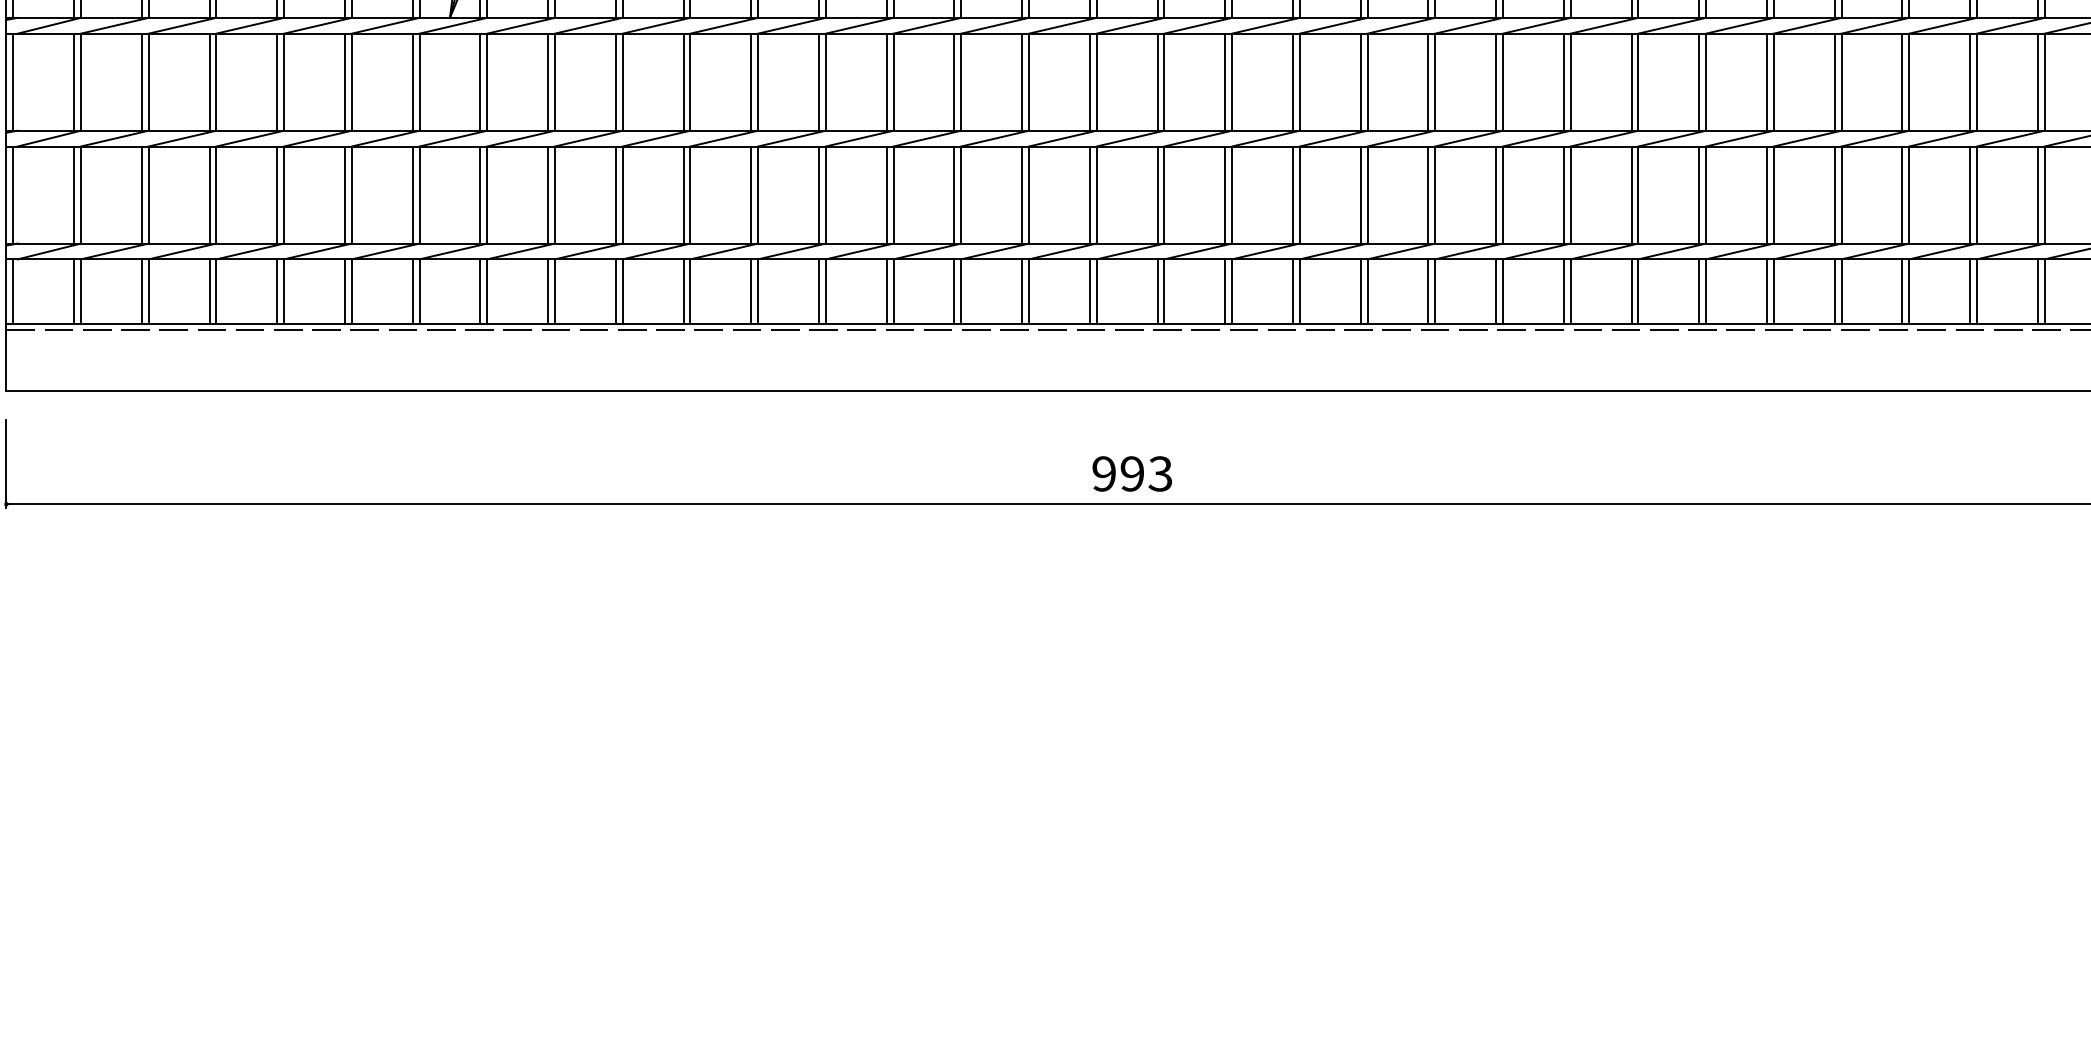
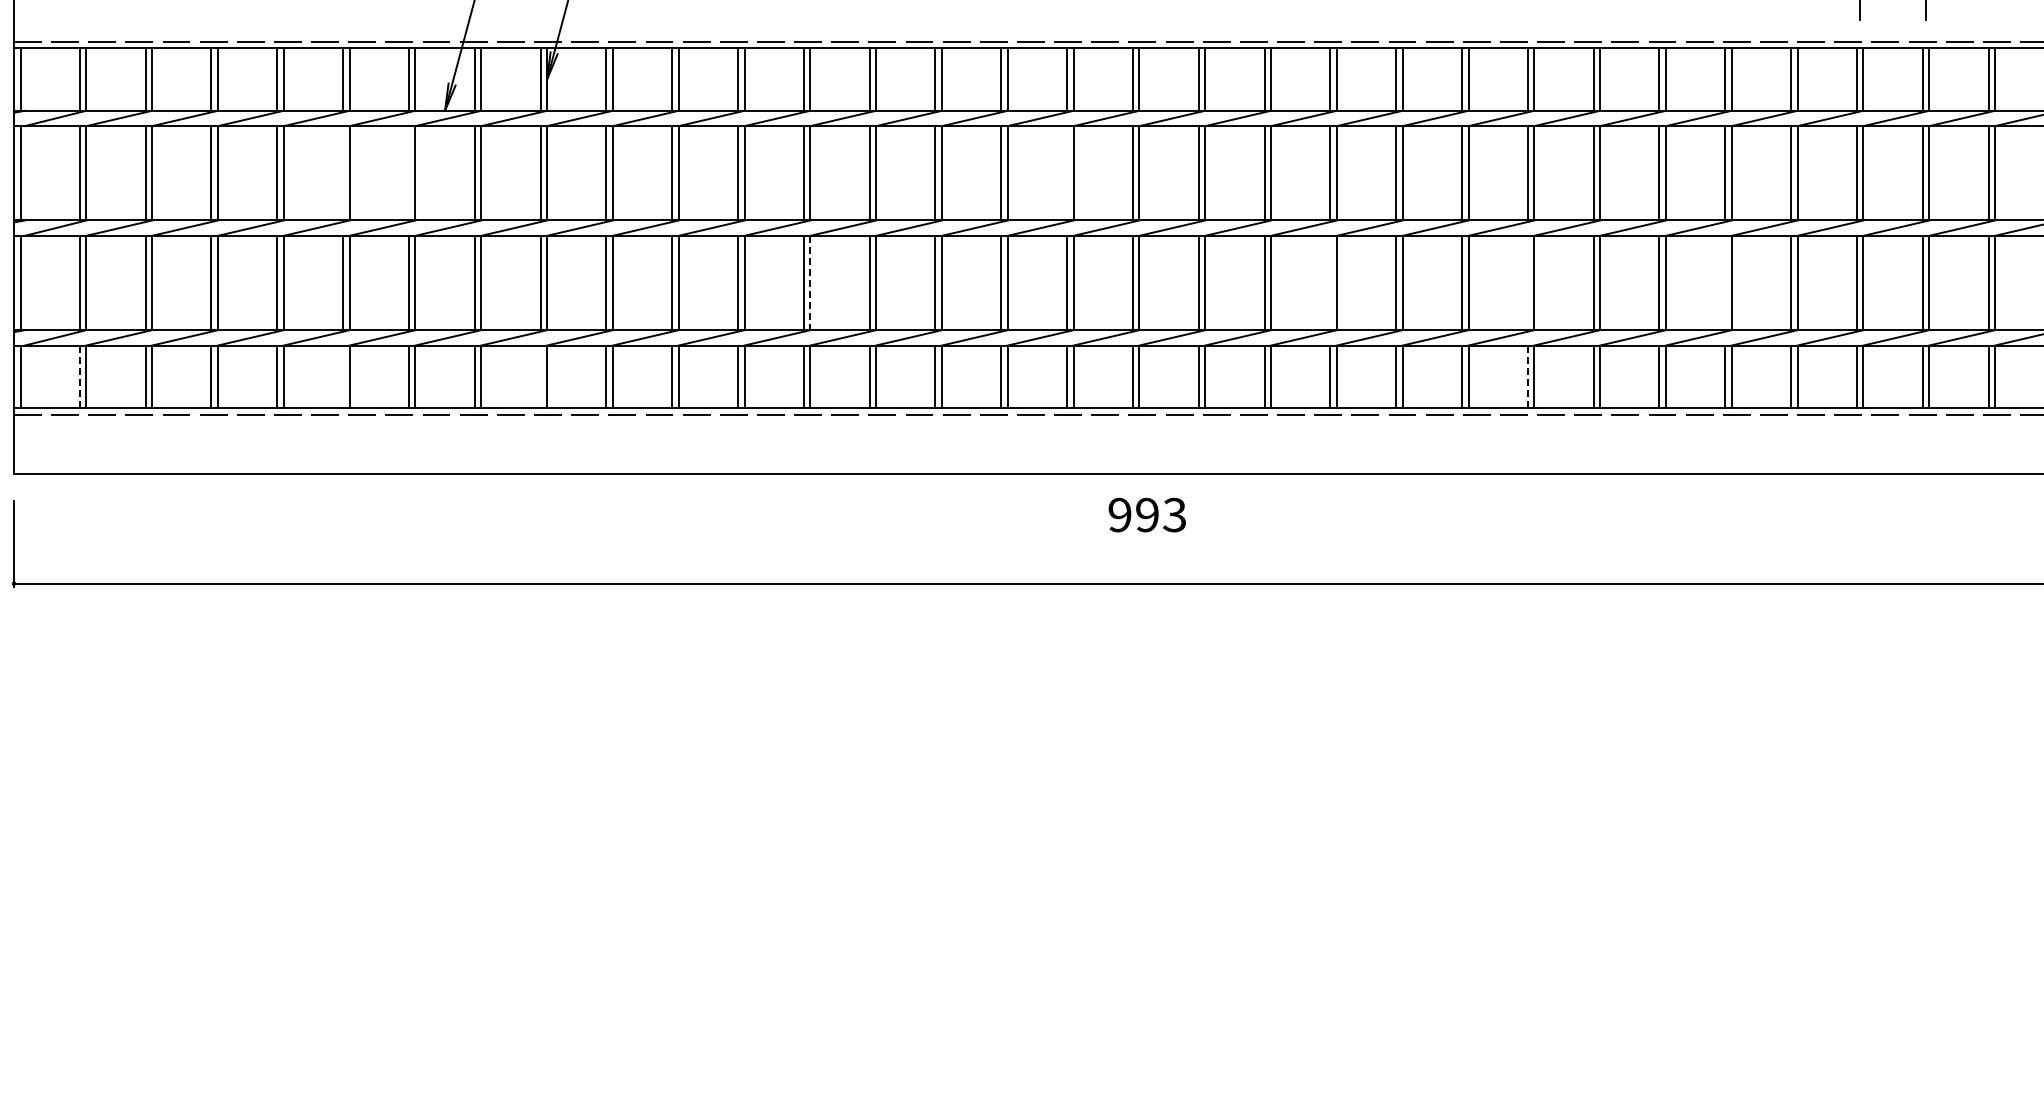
line: (345, 82) -> (343, 173), removed
line: (412, 82) -> (408, 173), removed
line: (1090, 82) -> (1067, 173), removed
line: (1360, 194) -> (1330, 282), removed
line: (1563, 194) -> (1527, 282), removed
line: (1767, 194) -> (1725, 282), removed
line: (825, 195) -> (810, 283), solid -> dashed
line: (345, 291) -> (343, 376), removed
line: (548, 291) -> (540, 376), removed
line: (73, 292) -> (79, 377), solid -> dashed
line: (1563, 292) -> (1527, 377), solid -> dashed
text: (1131, 473) -> (1146, 514), moved

